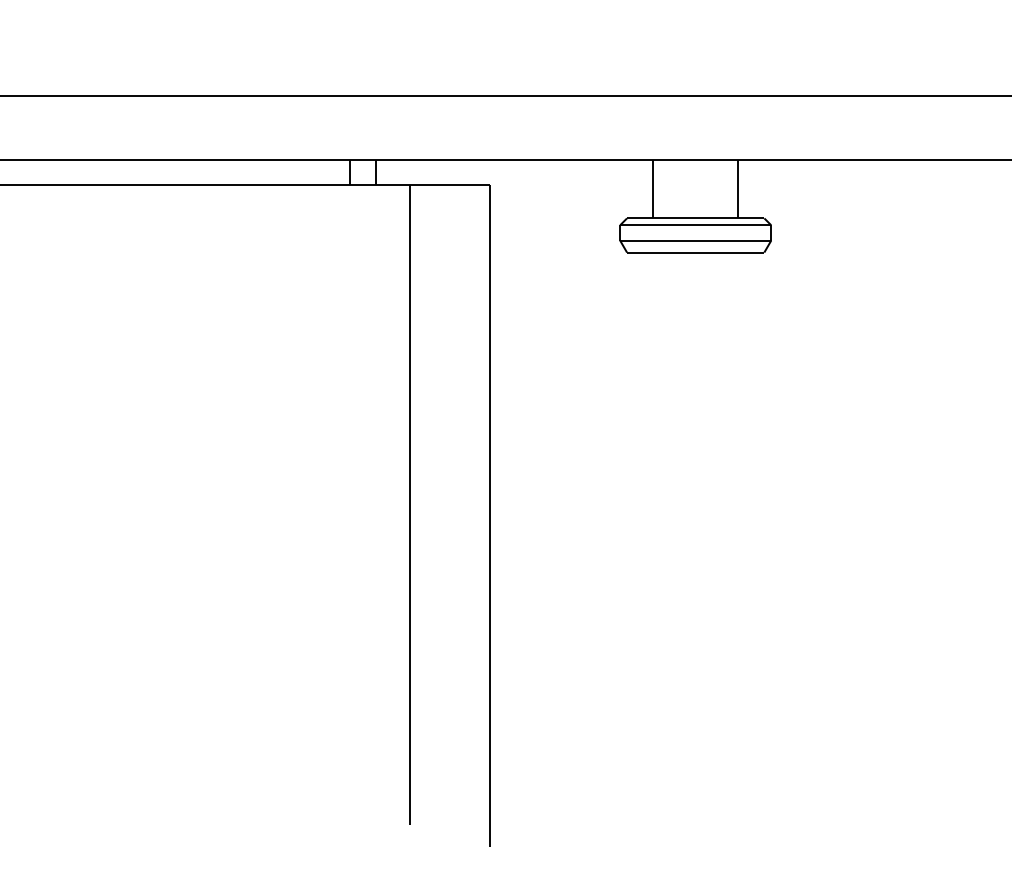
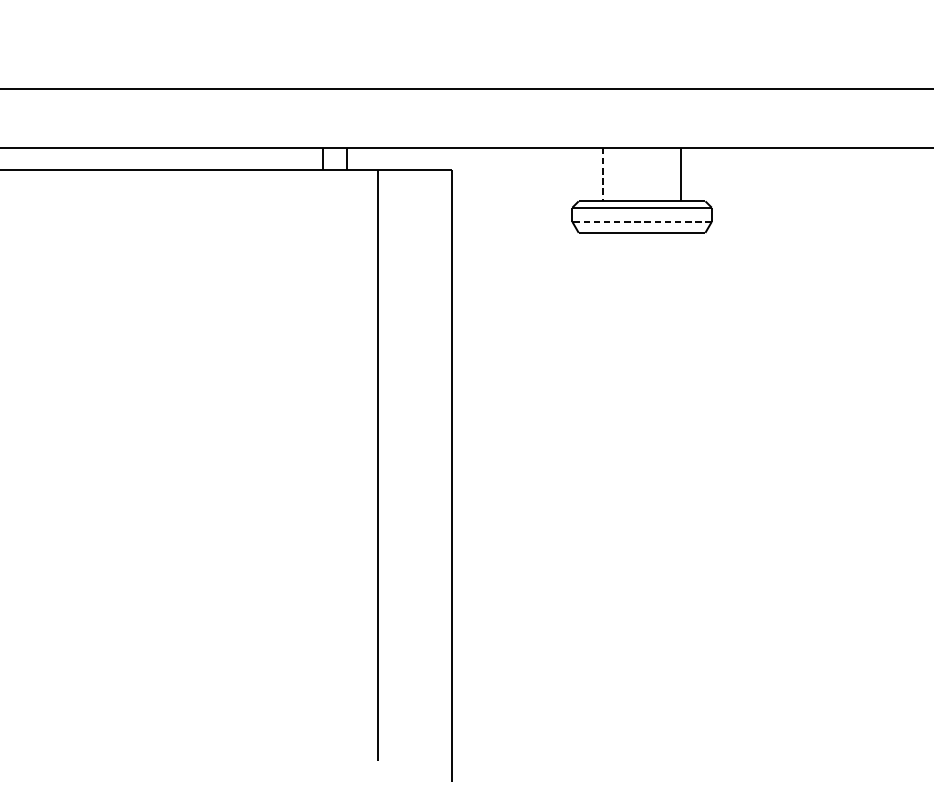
line: (653, 189) -> (603, 174), solid -> dashed
line: (695, 240) -> (641, 221), solid -> dashed

